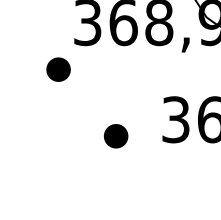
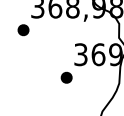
part: (115, 135) -> (66, 77), moved

